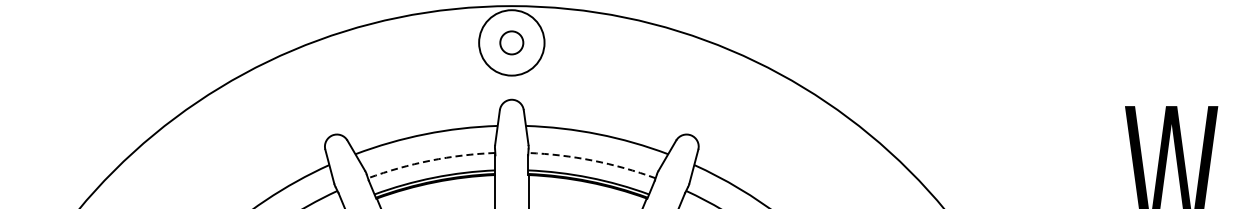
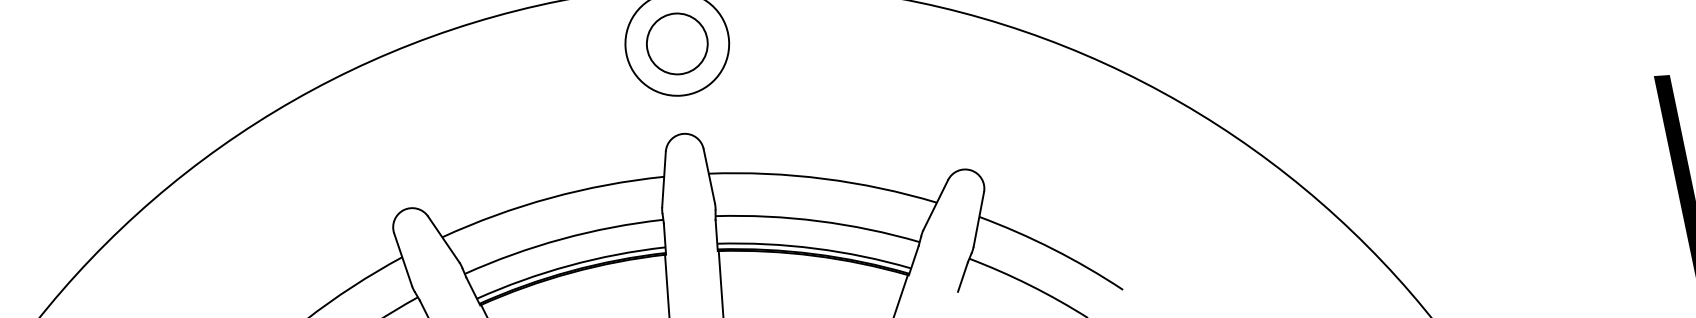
circle: (511, 42) -> (676, 43), size x1.67
arc: (430, 160) -> (561, 238), dashed -> solid
arc: (593, 160) -> (819, 220), dashed -> solid

